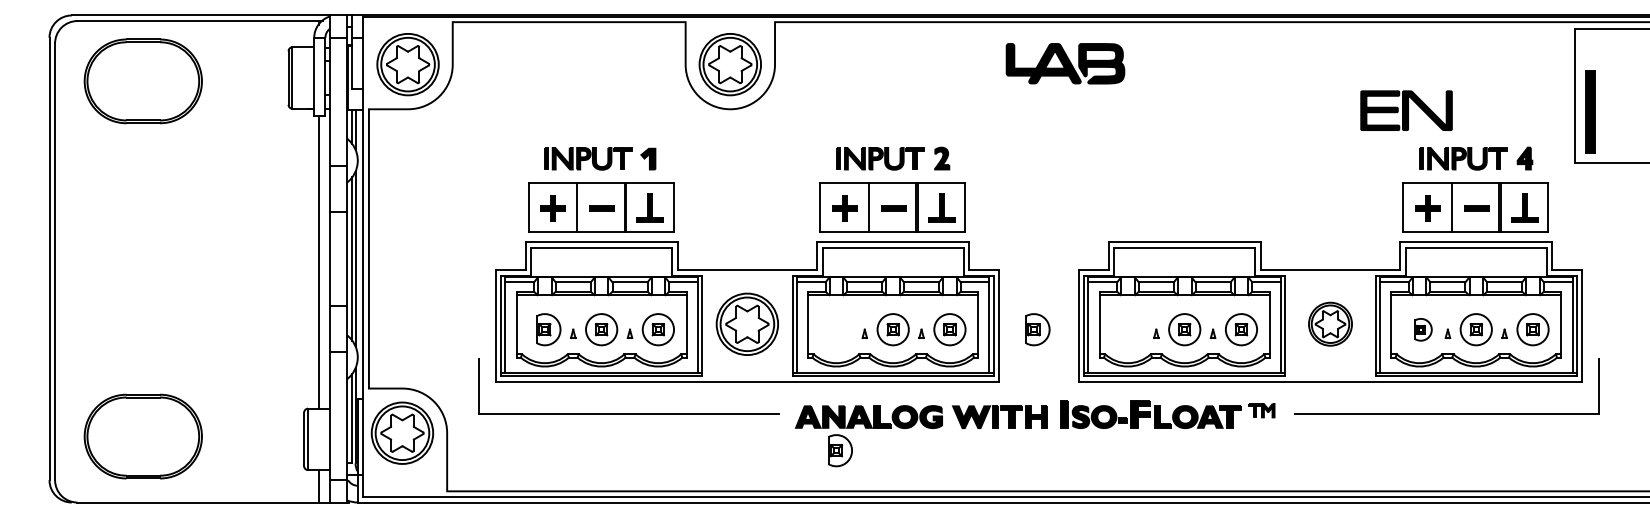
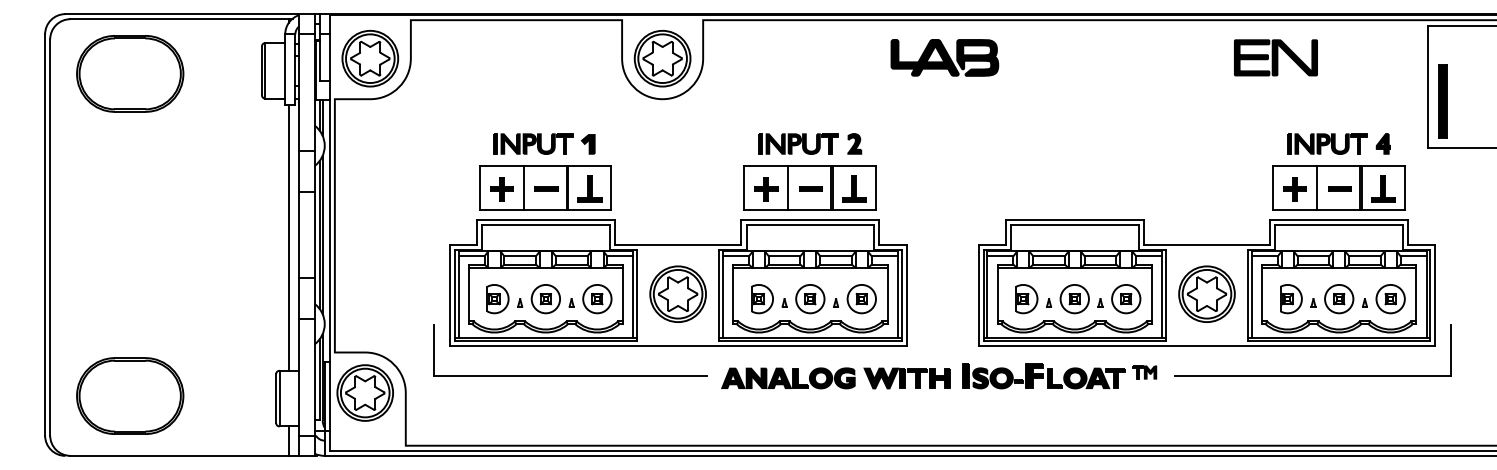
part: (1065, 63) -> (944, 57), moved
part: (1406, 110) -> (1275, 57), moved
part: (1330, 323) -> (1206, 293), size x1.43
part: (1037, 329) -> (1026, 298), moved
part: (1423, 329) -> (1291, 298), size x1.43
part: (840, 450) -> (762, 298), moved

